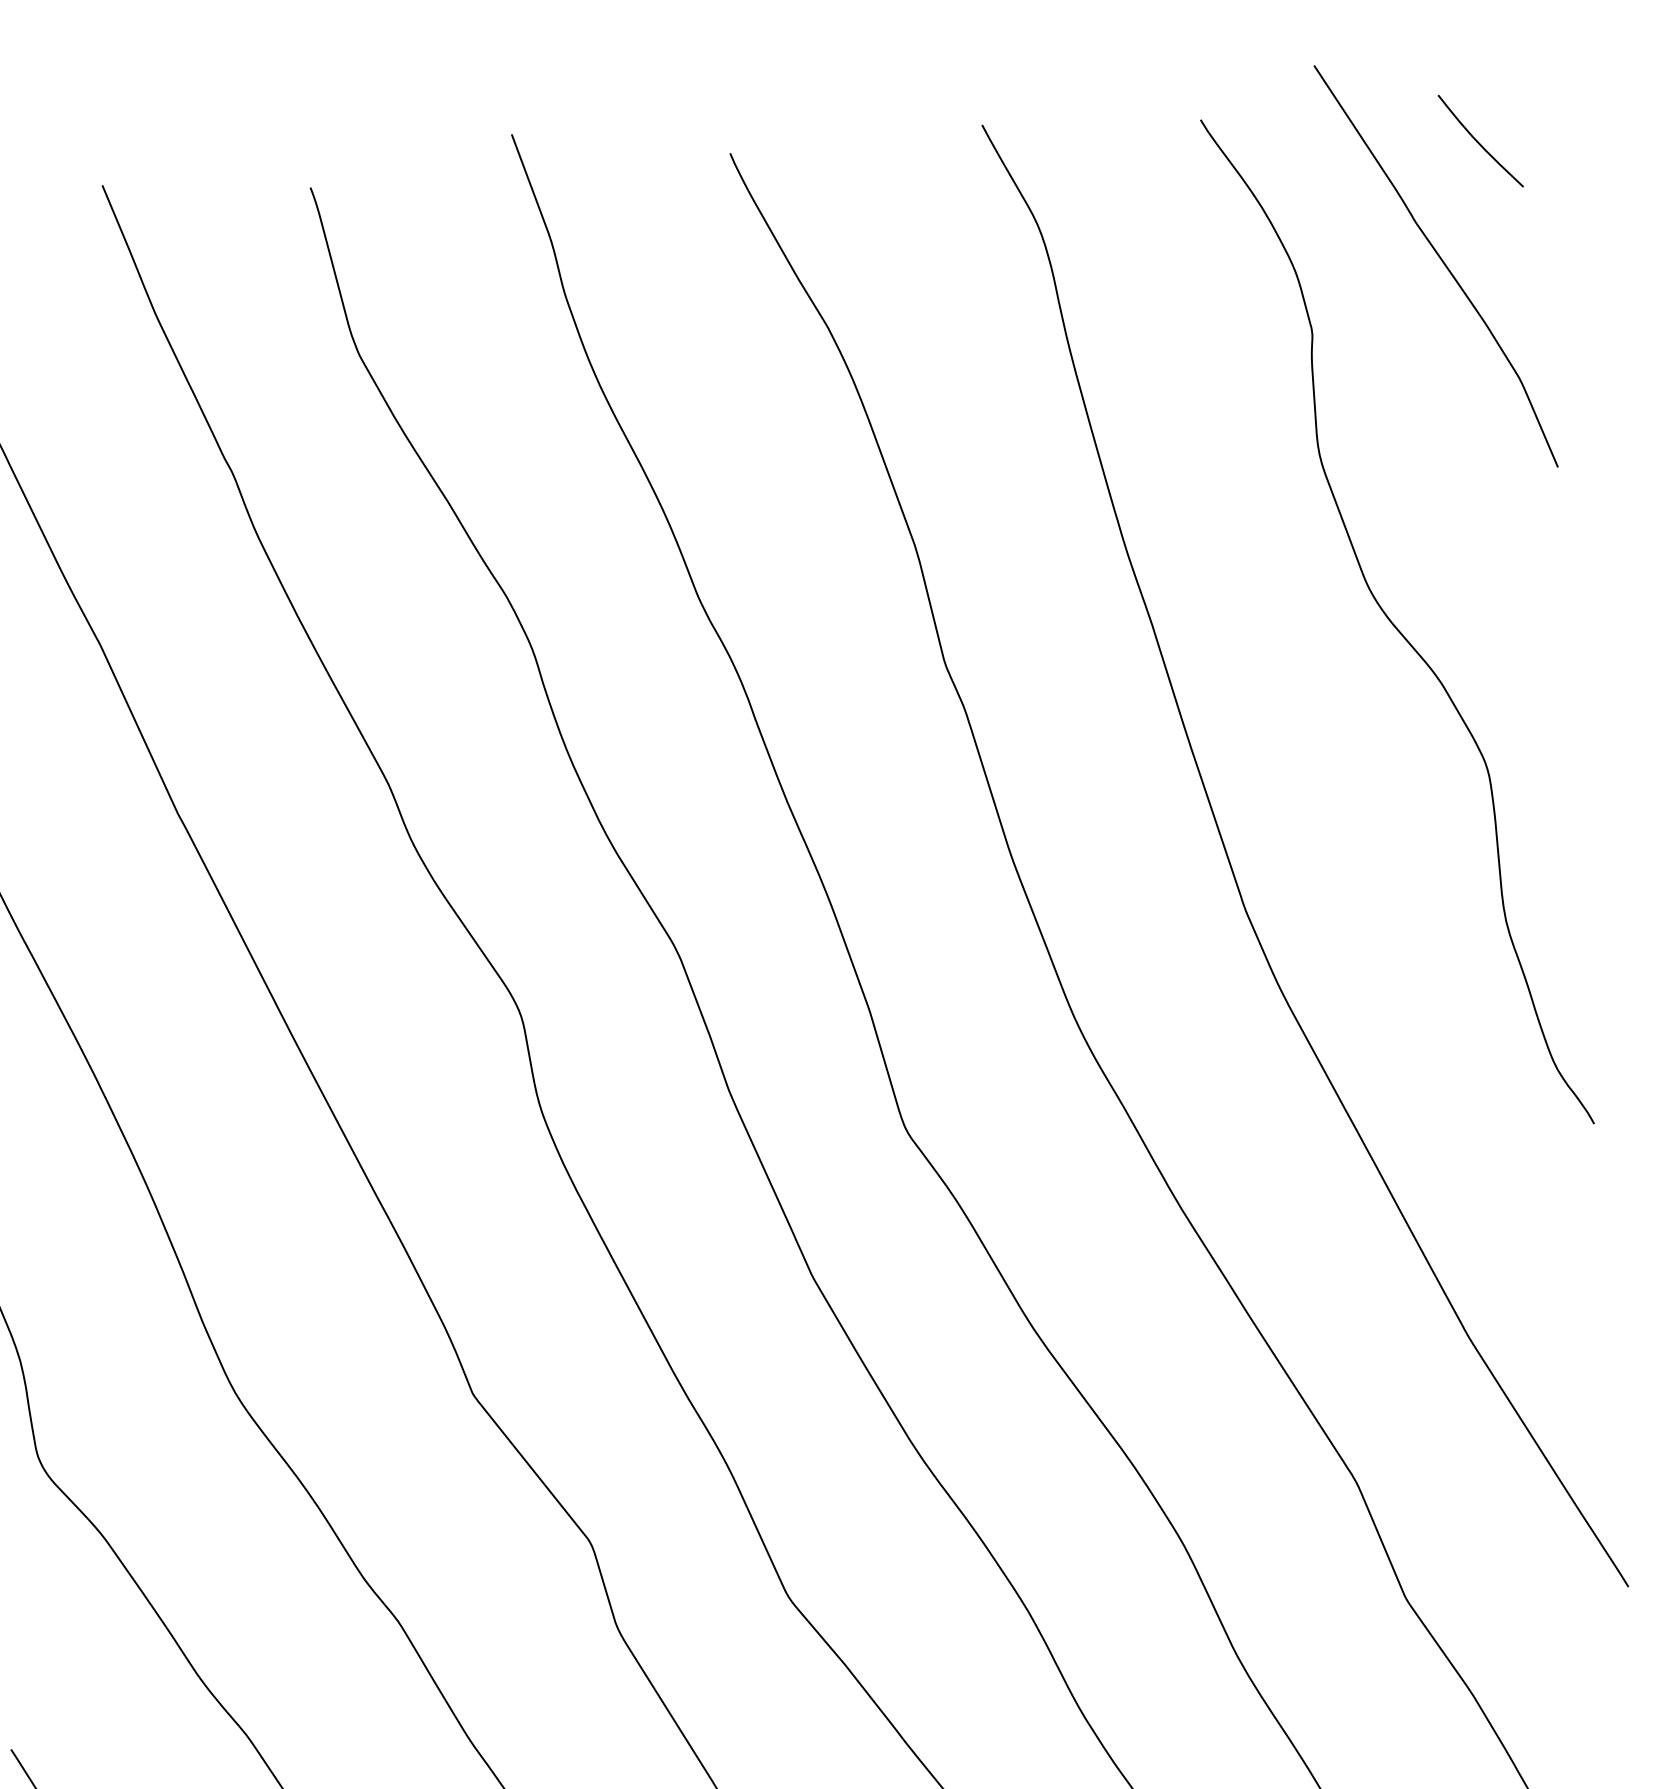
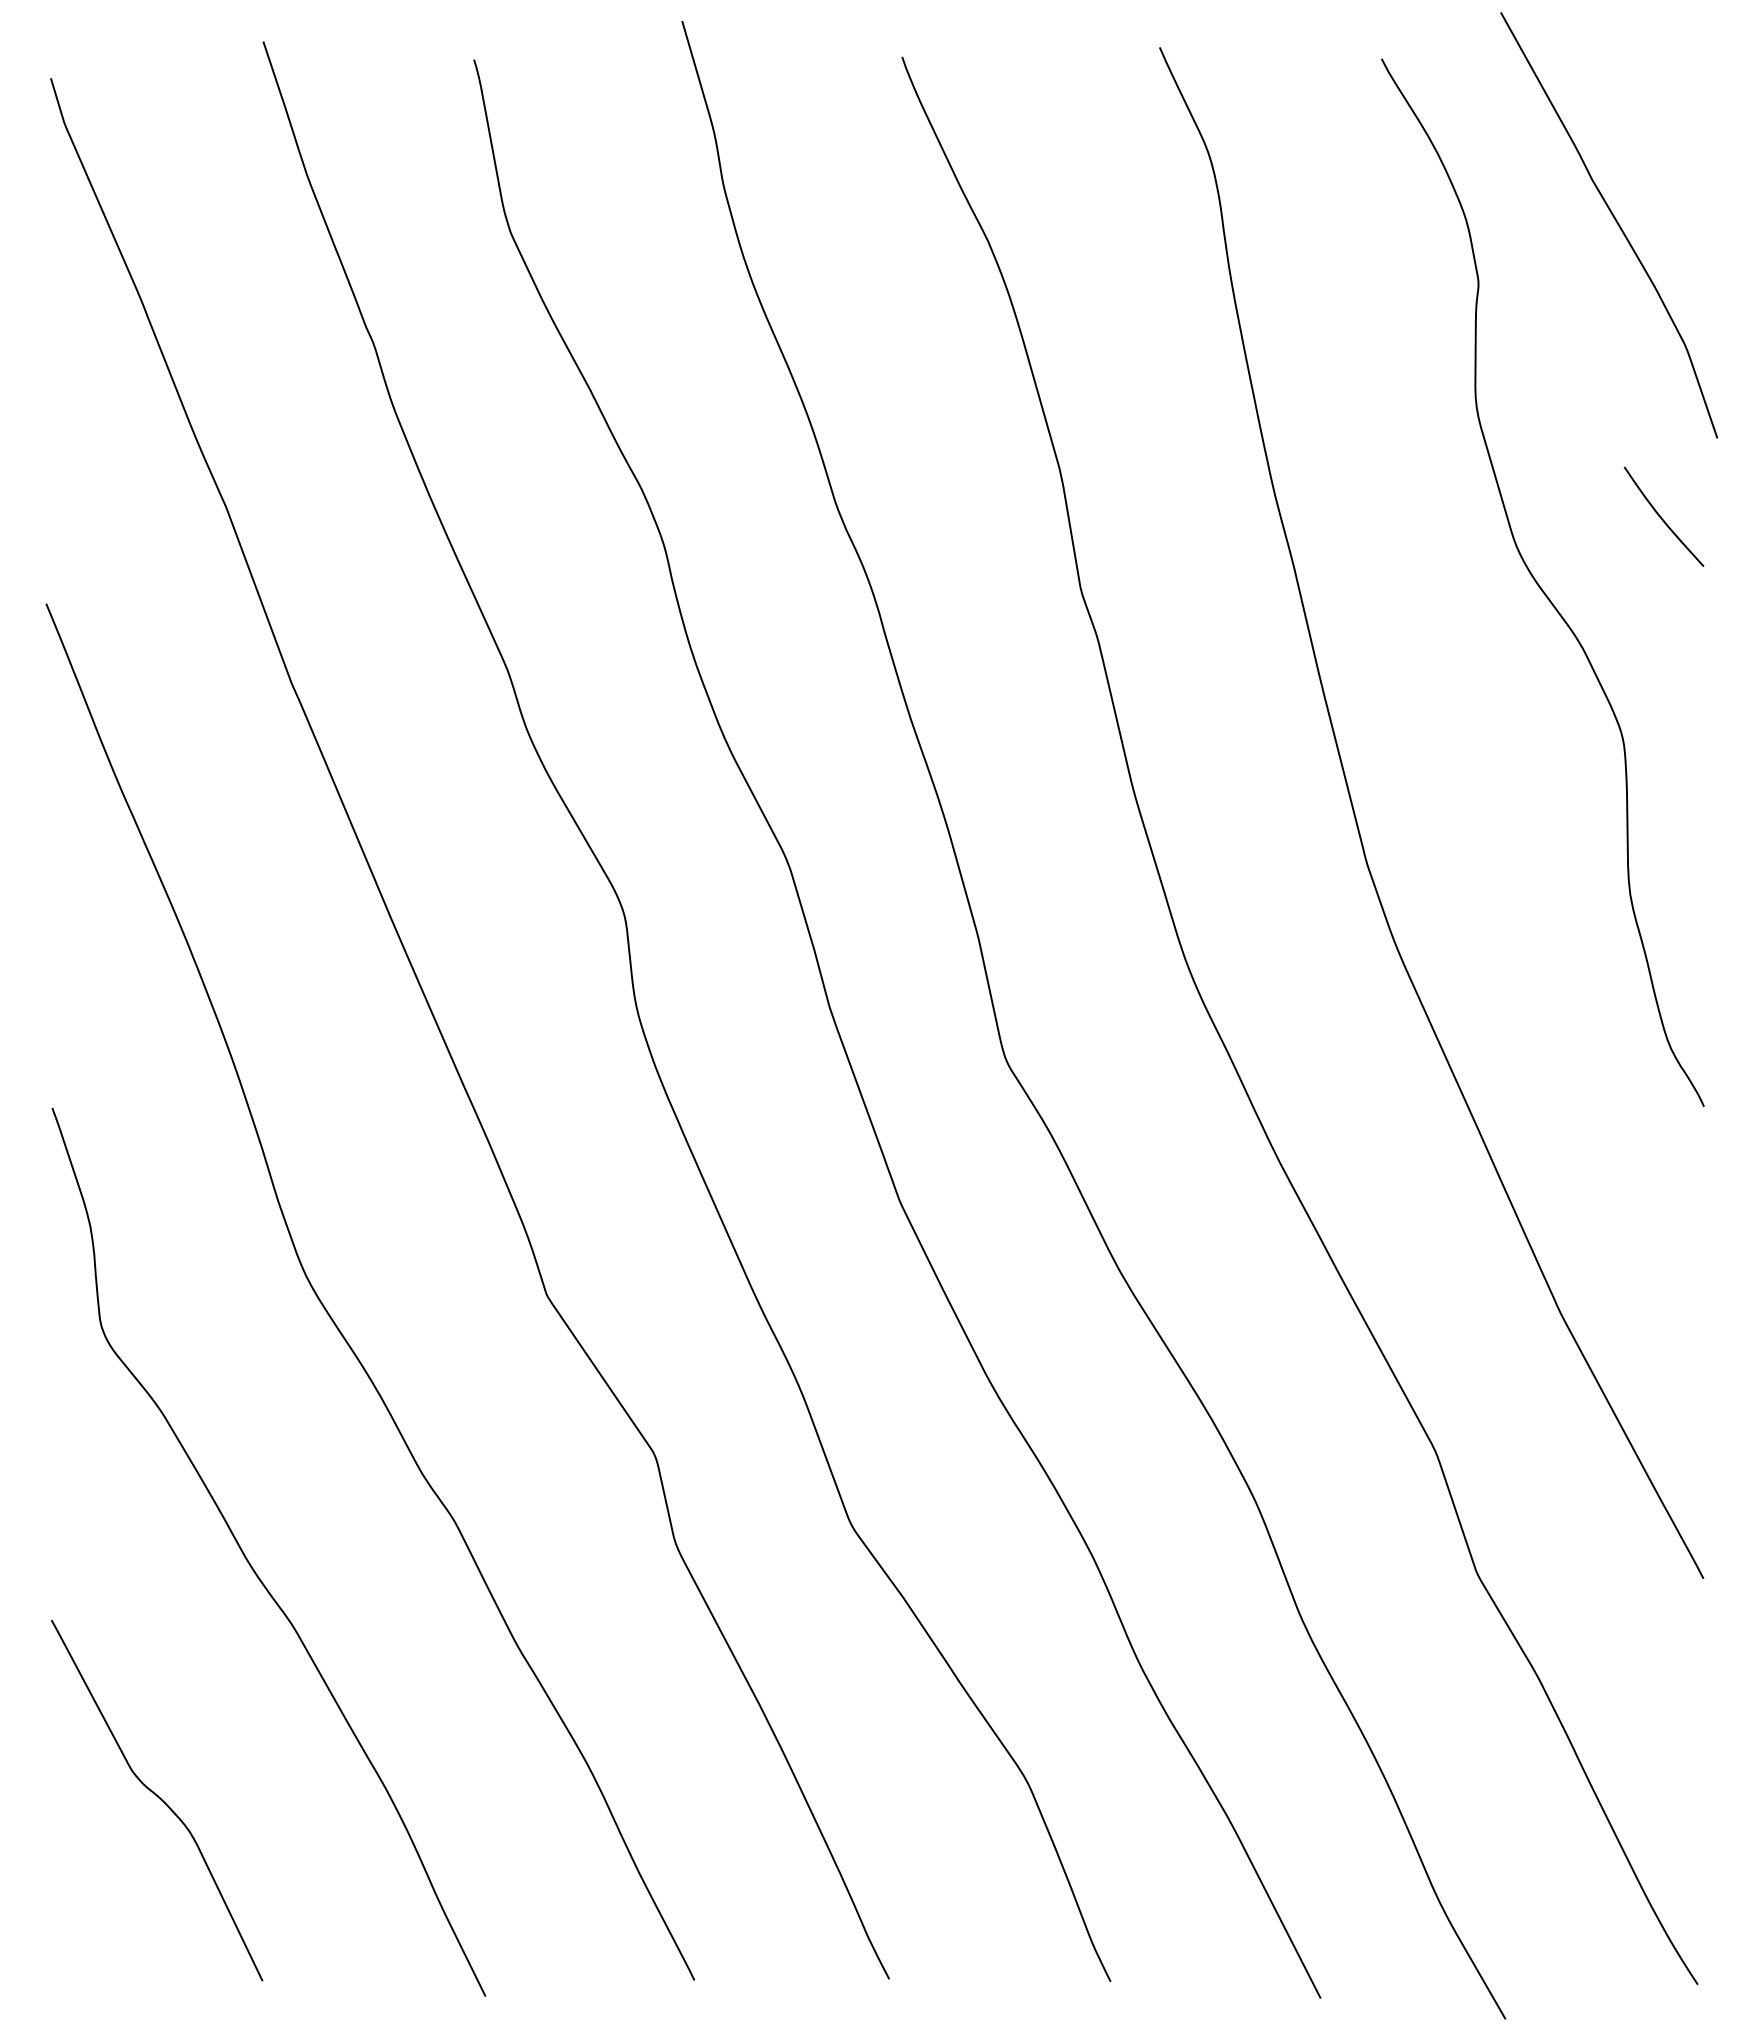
curve: (1479, 141) -> (1662, 517), moved

